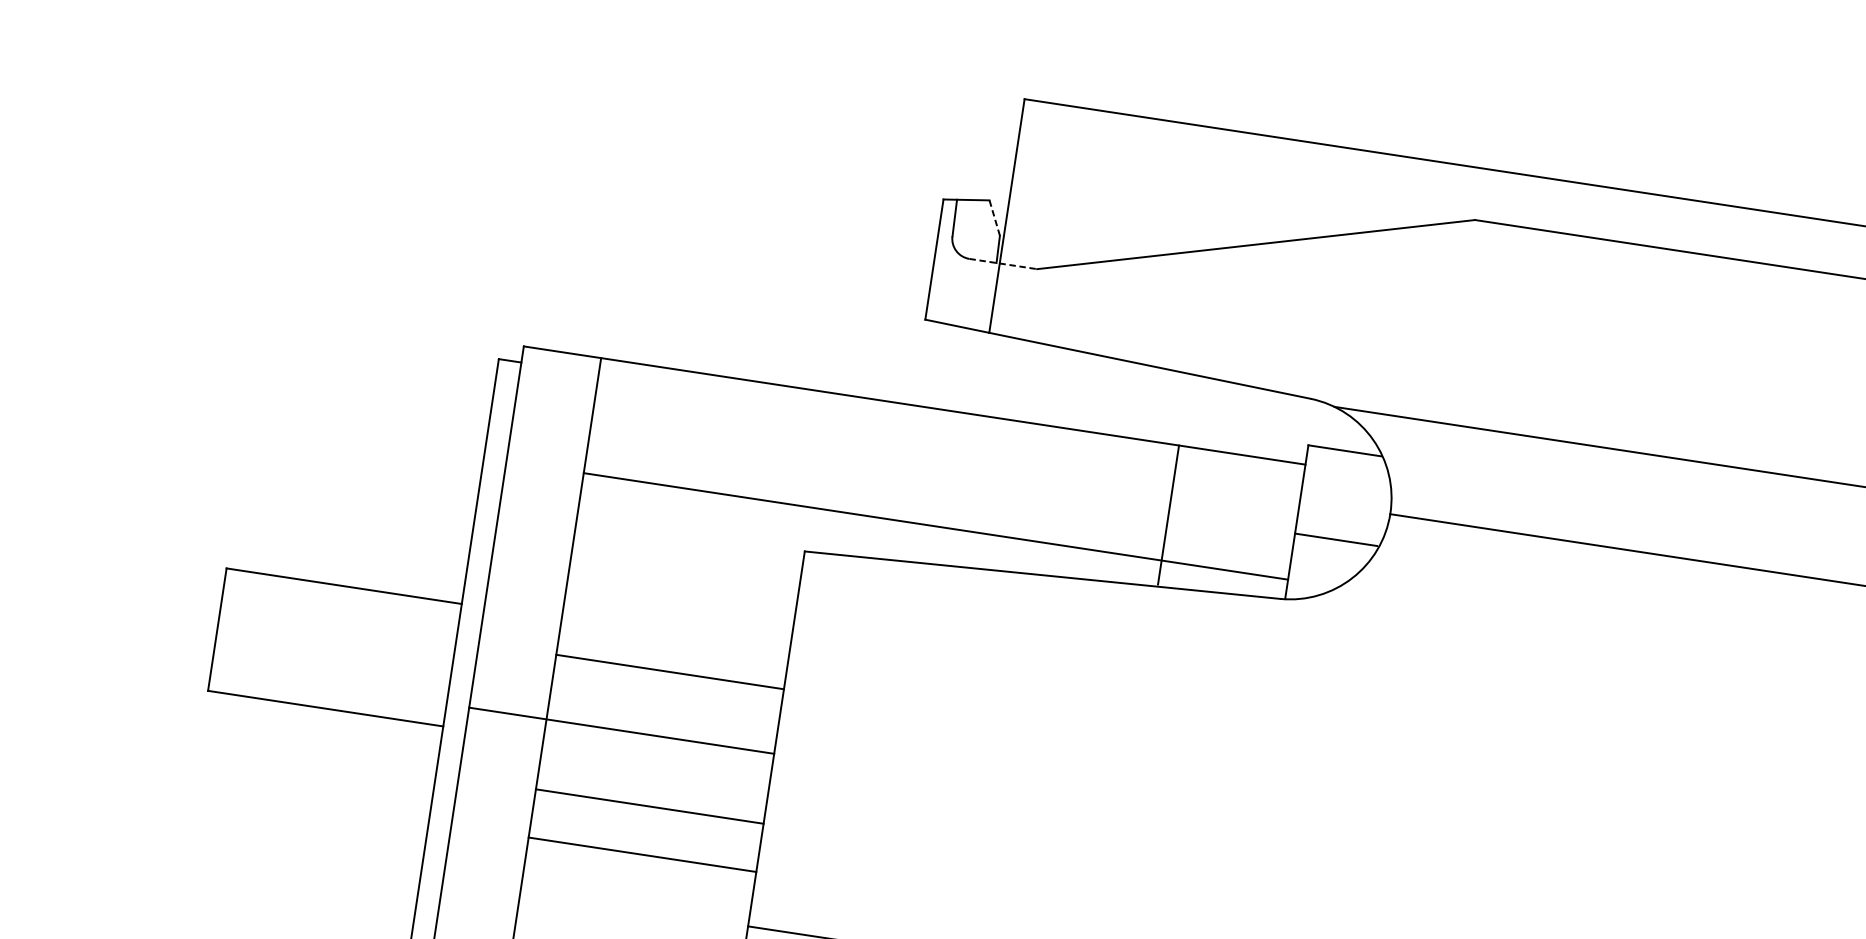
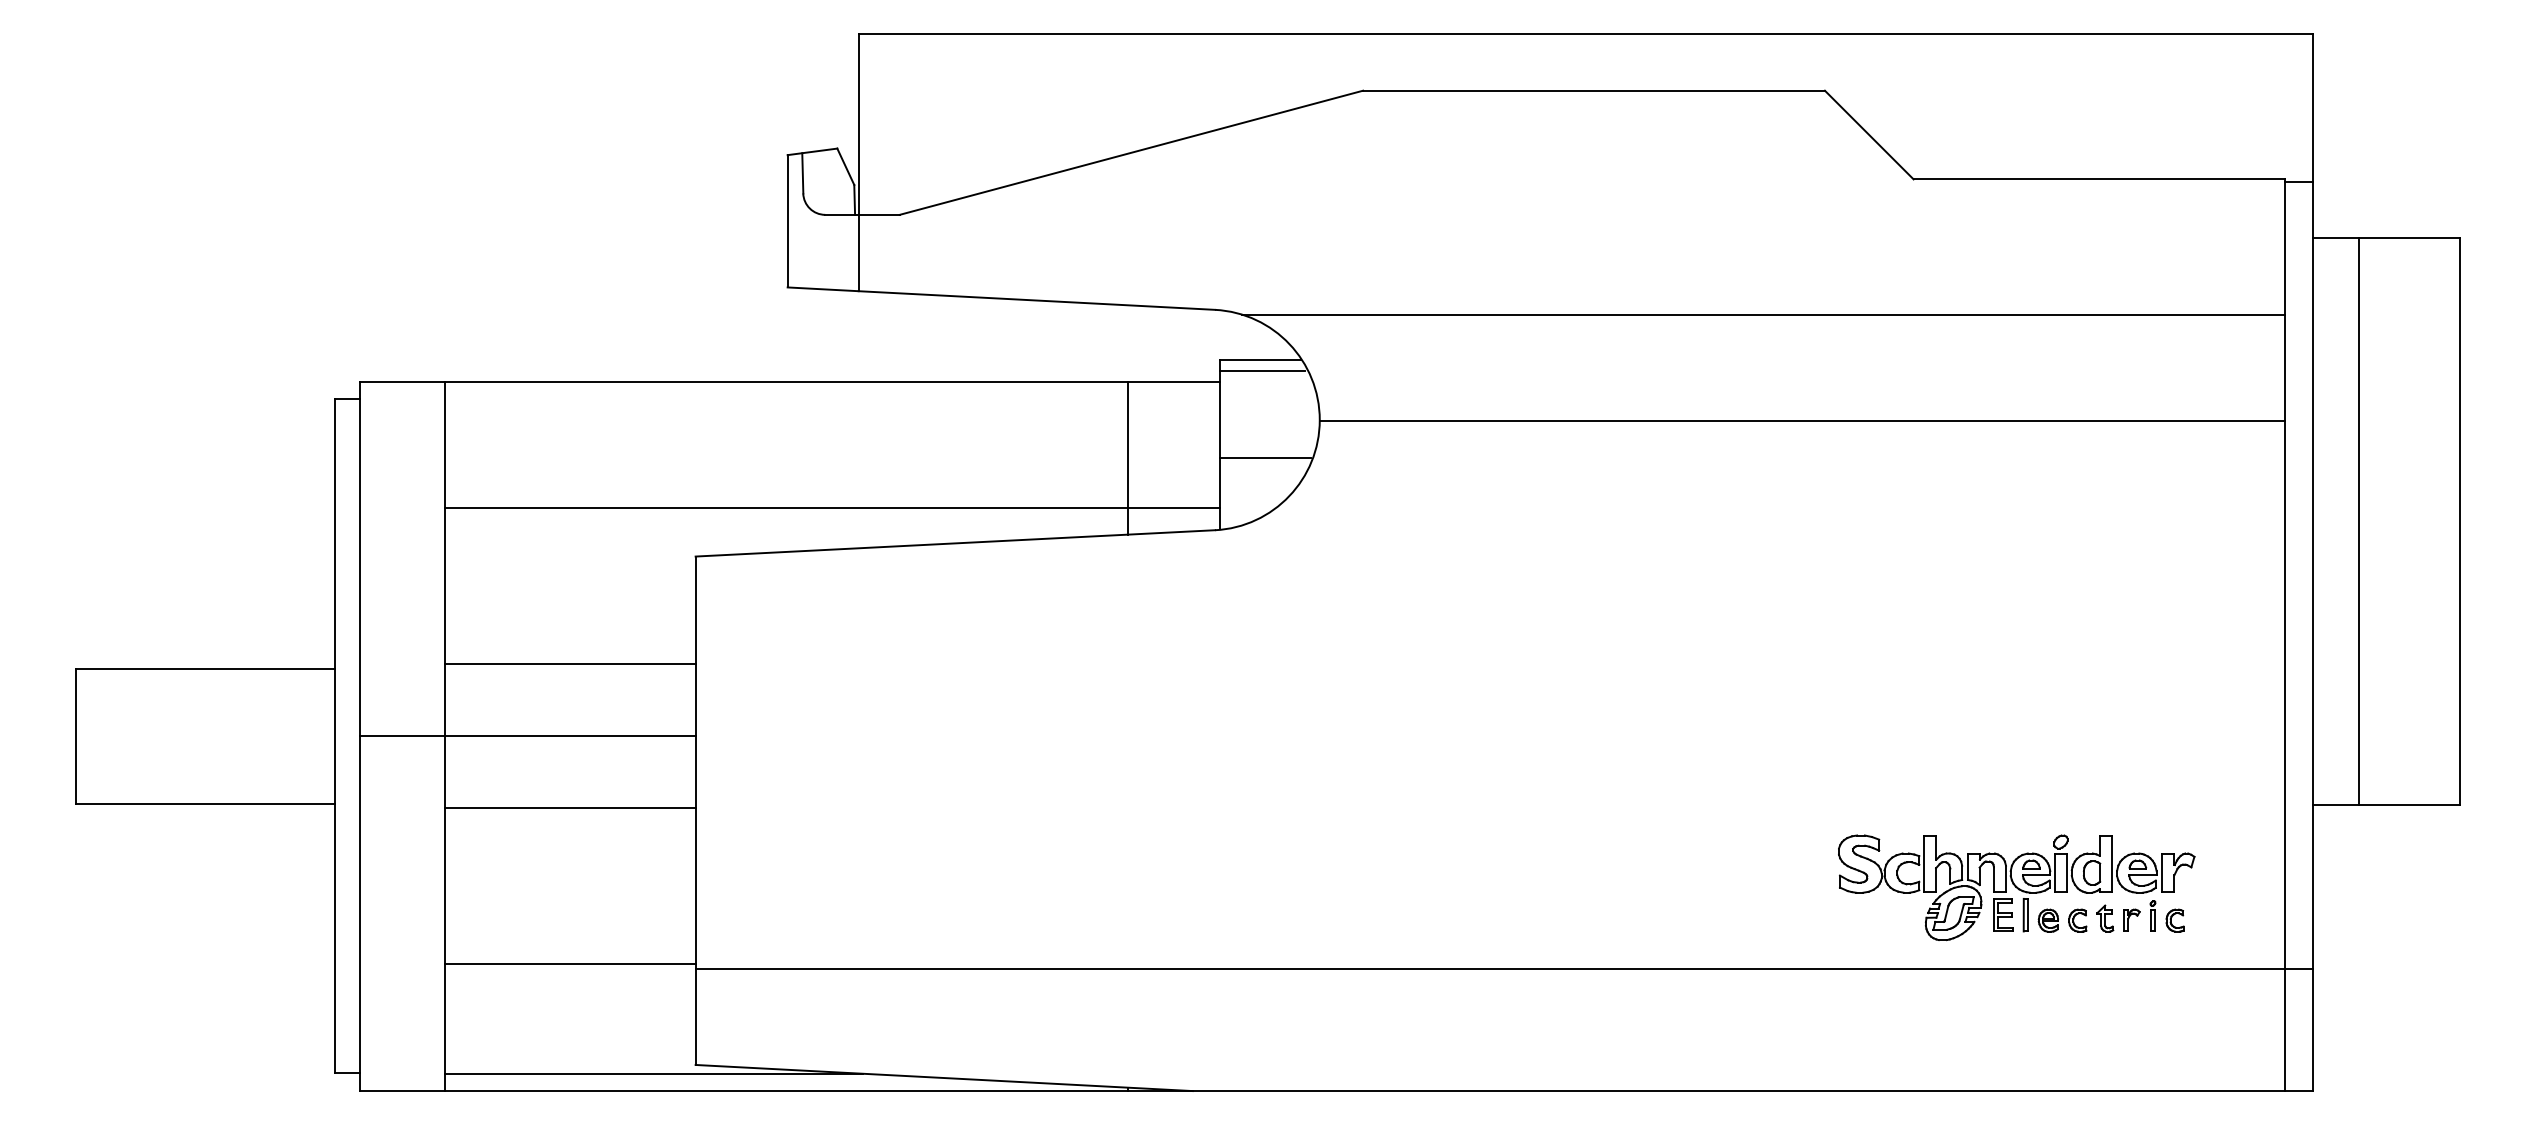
line: (994, 217) -> (845, 166), dashed -> solid
line: (1004, 263) -> (863, 214), dashed -> solid
line: (1345, 460) -> (1262, 370), added
line: (1168, 514) -> (1128, 457), moved
line: (669, 672) -> (569, 664), moved
line: (621, 730) -> (527, 736), moved
line: (649, 806) -> (569, 808), moved
line: (641, 854) -> (569, 964), moved

